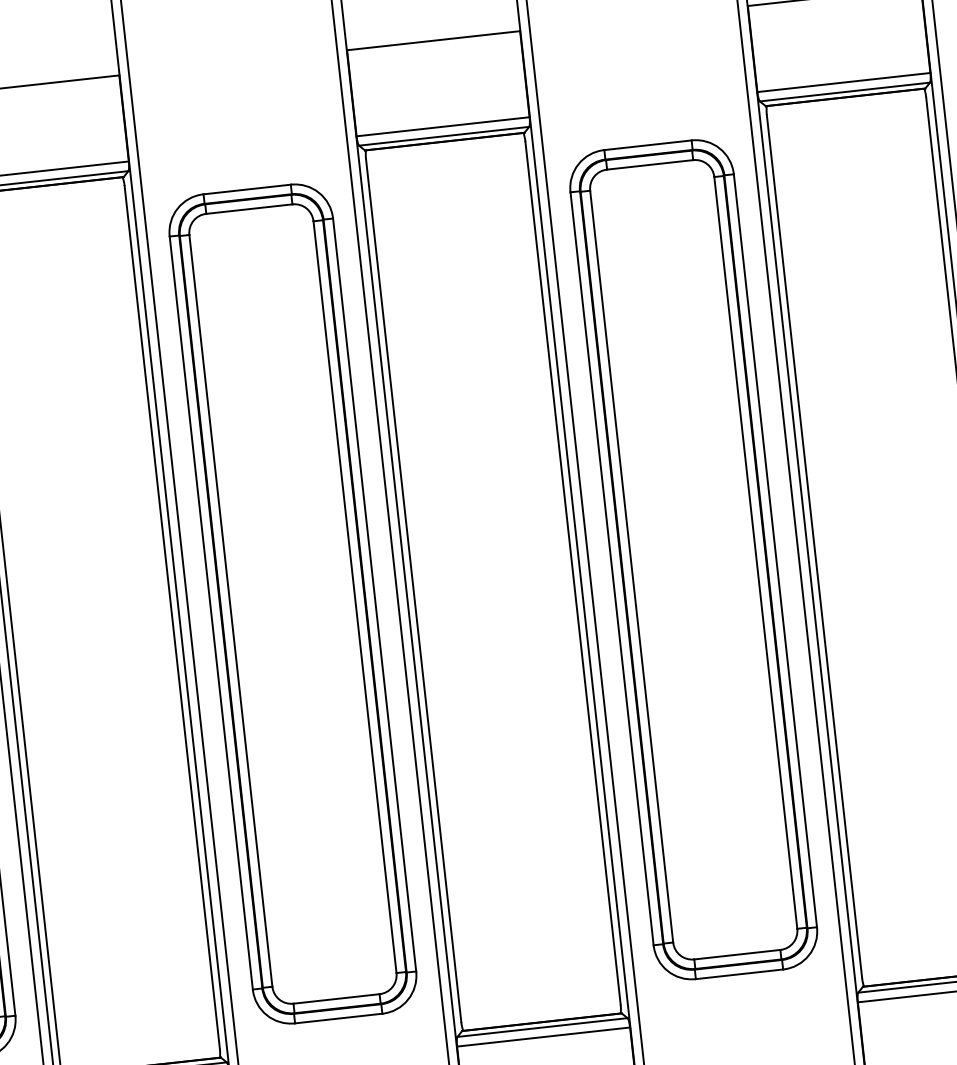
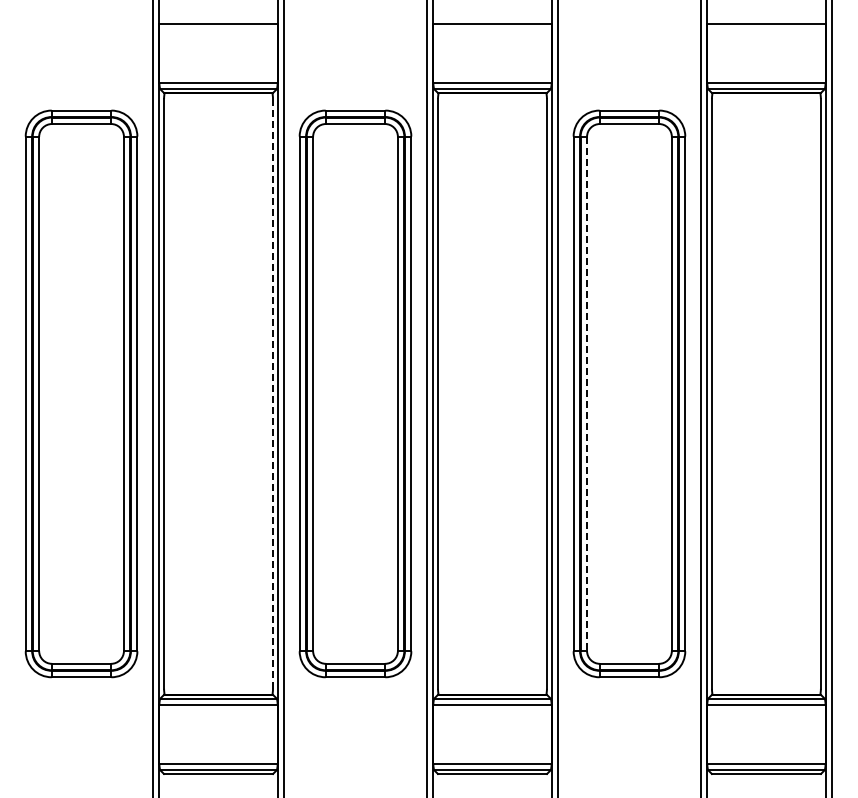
line: (632, 565) -> (587, 393), solid -> dashed
line: (172, 616) -> (273, 393), solid -> dashed

